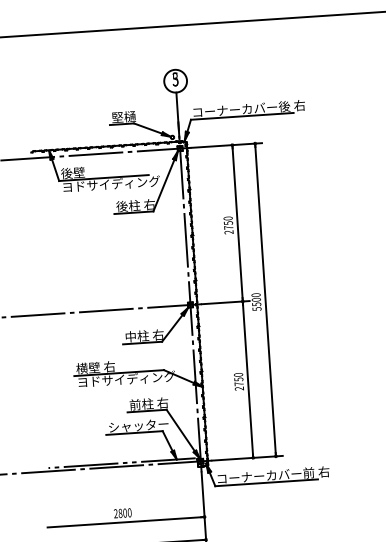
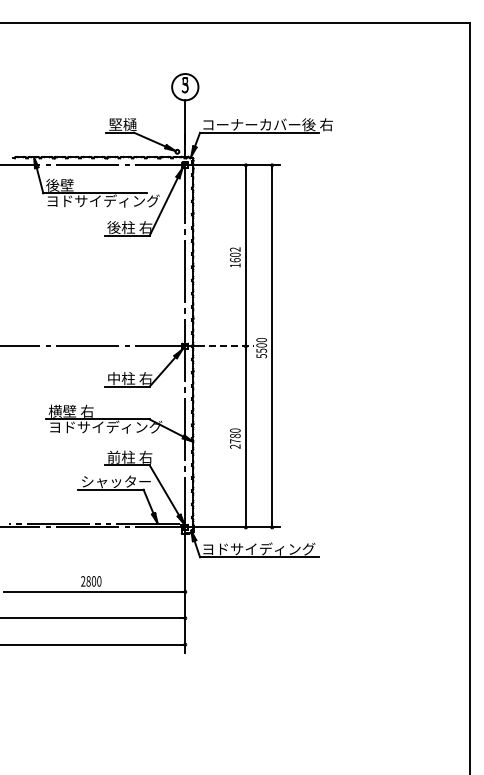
text: (228, 225) -> (235, 257), 2750 -> 1602
line: (226, 302) -> (226, 346), solid -> dashed
text: (238, 379) -> (235, 435), 2750 -> 2780
text: (273, 474) -> (267, 548), コーナーカバー前 右 -> ヨドサイディング

